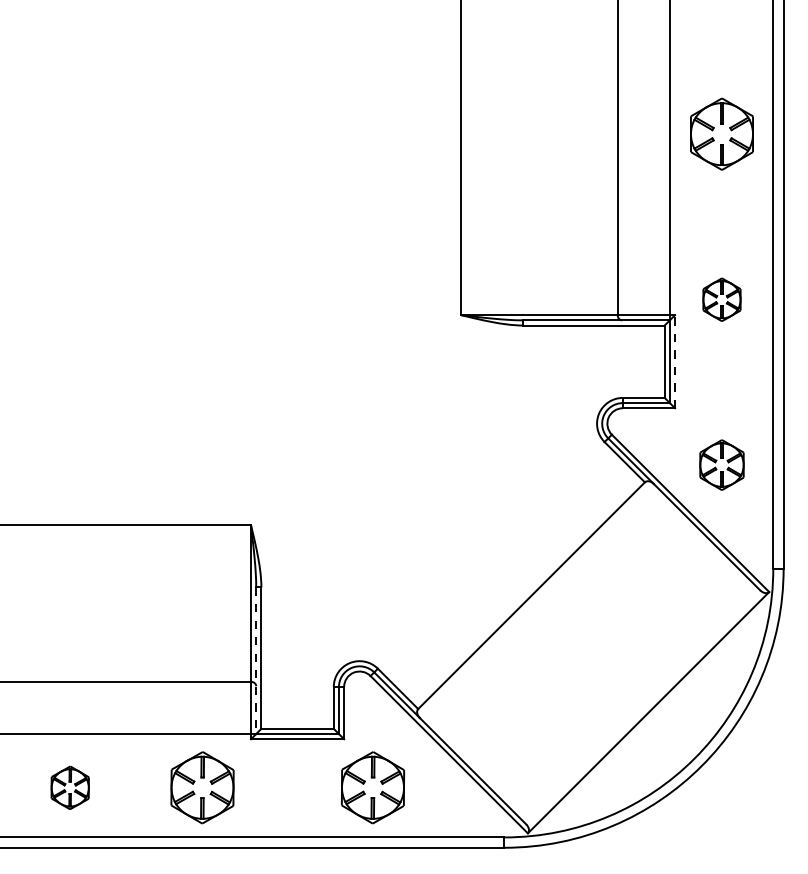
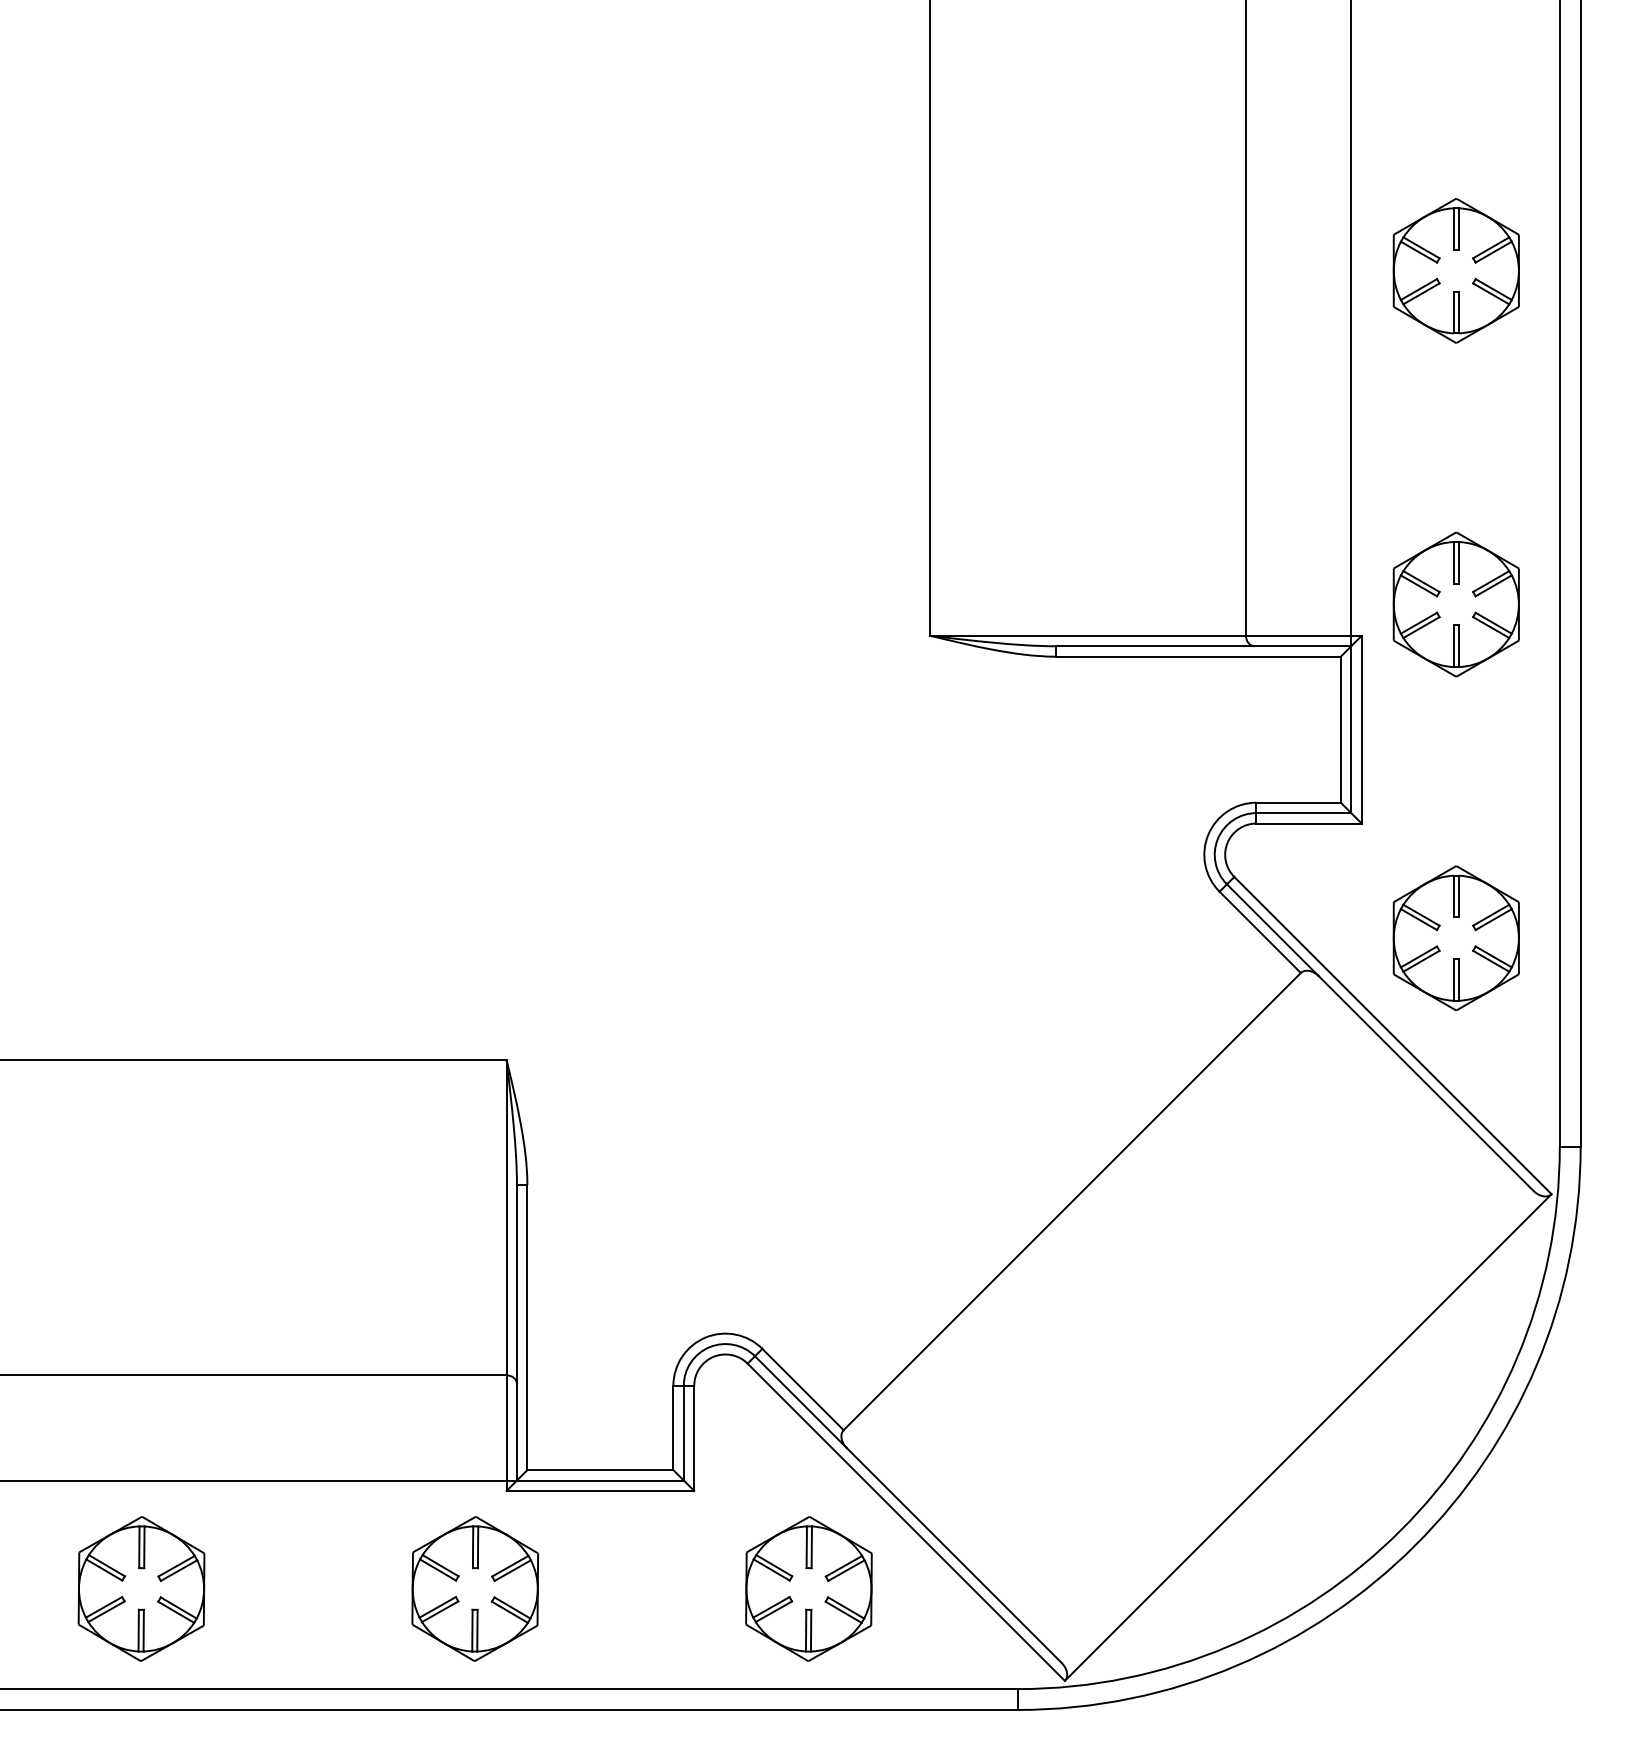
part: (721, 299) -> (1455, 604), size x1.67
line: (675, 361) -> (1362, 729), dashed -> solid
part: (721, 464) -> (1455, 936), size x1.43
line: (256, 661) -> (517, 1334), dashed -> solid
part: (70, 787) -> (142, 1588), size x1.67
part: (202, 787) -> (475, 1588), moved
part: (373, 787) -> (809, 1588), moved

